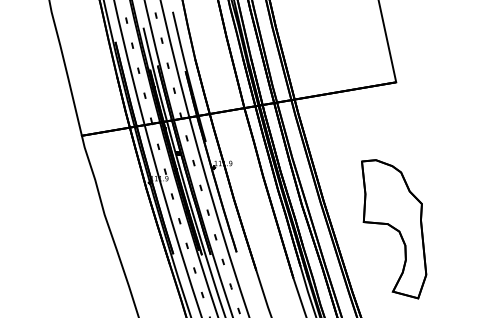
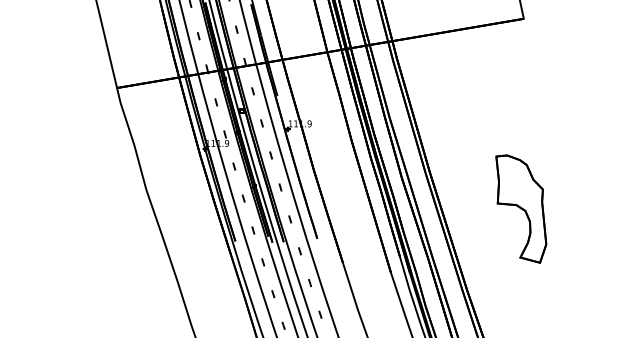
part: (394, 229) -> (521, 209), size x0.6

